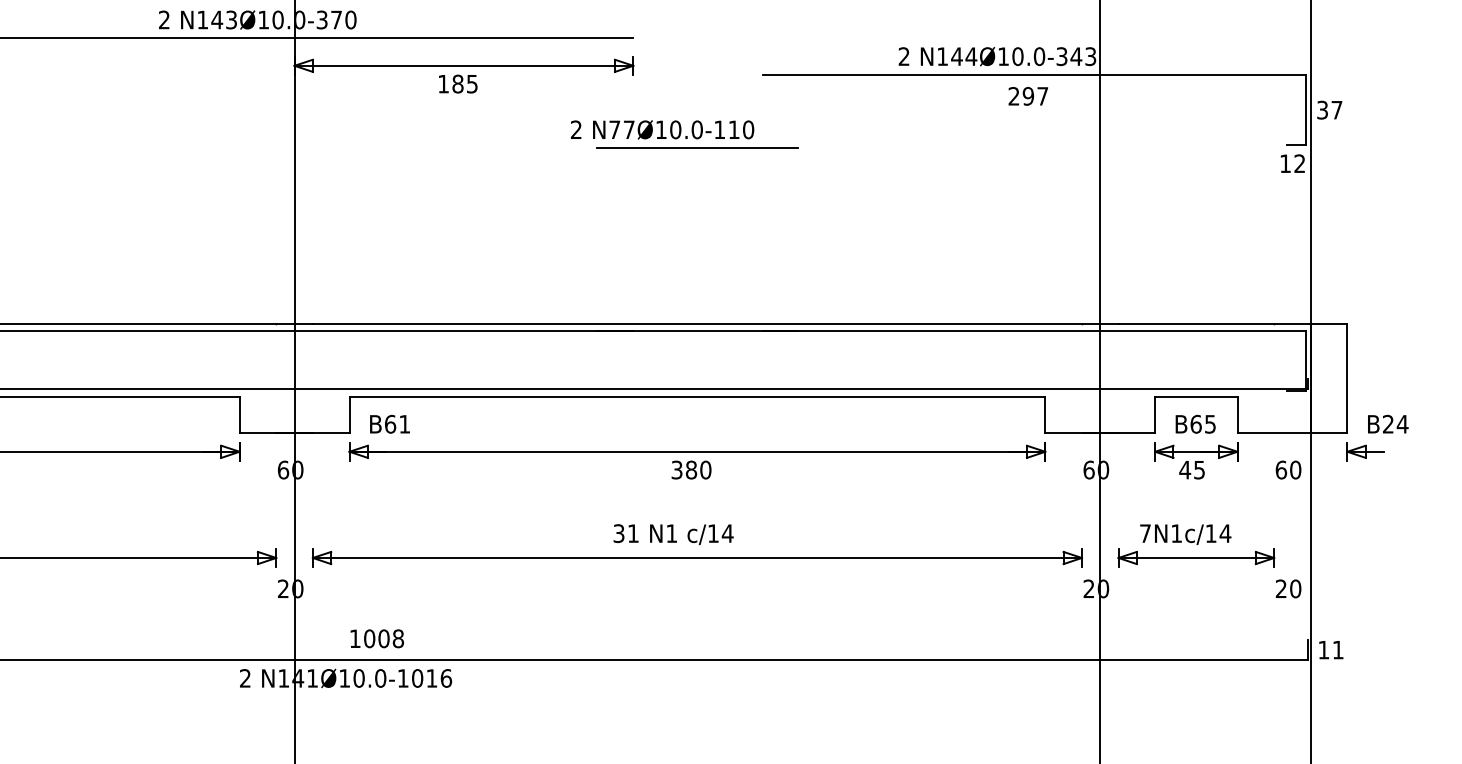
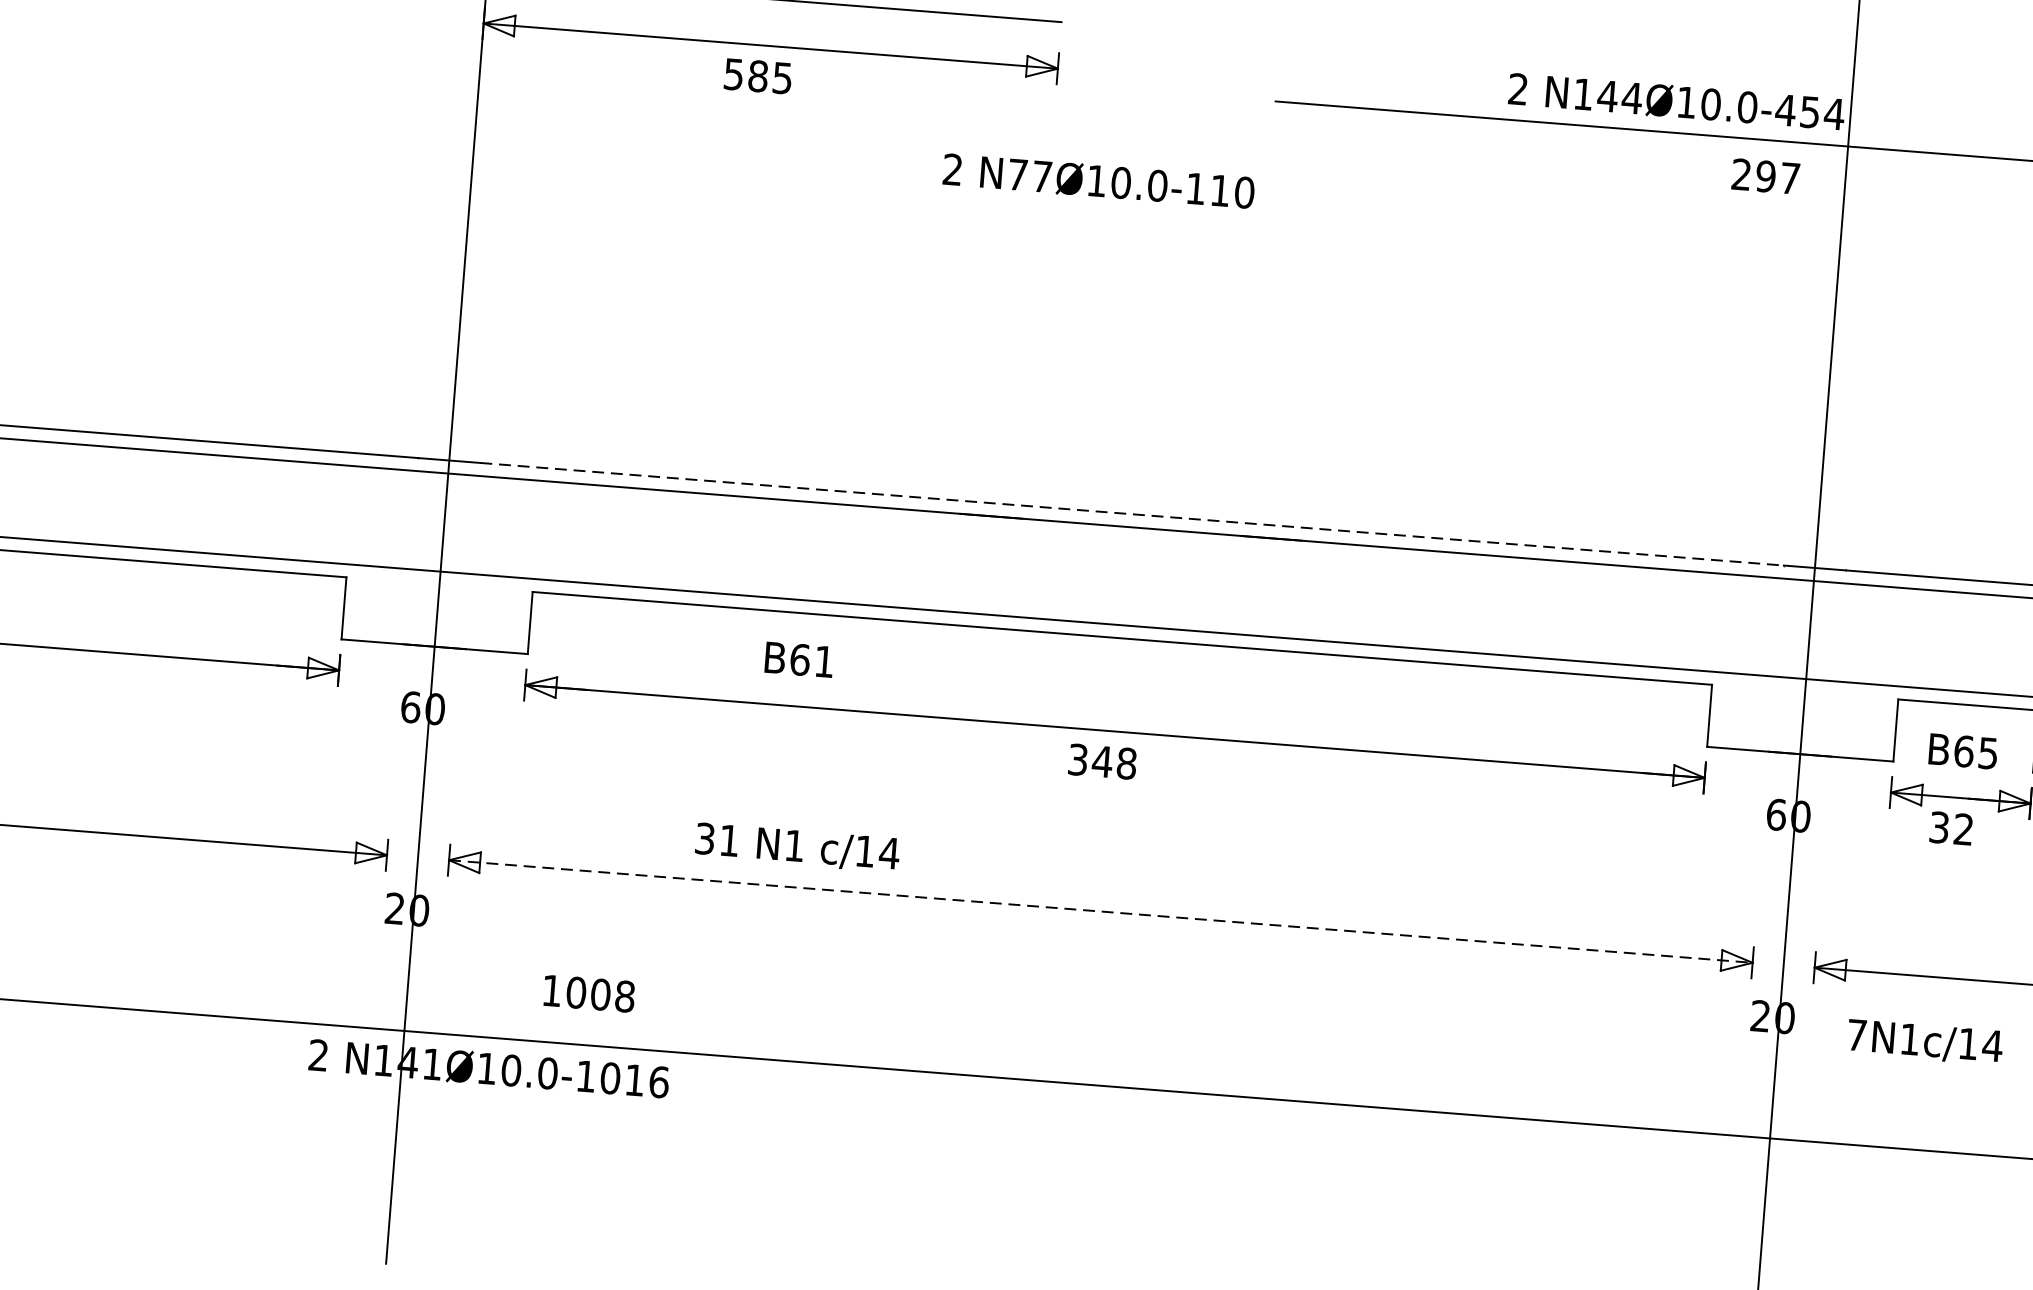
text: (1076, 56) -> (1810, 112), N144Ø10.0-343 -> N144Ø10.0-454
text: (443, 84) -> (733, 75), 185 -> 585
text: (1027, 96) -> (1764, 176), moved
line: (697, 148) -> (1155, 217), removed
line: (697, 323) -> (1132, 514), solid -> dashed
text: (389, 423) -> (798, 658), moved
text: (698, 469) -> (1114, 761), 380 -> 348
text: (1191, 469) -> (1950, 827), 45 -> 32
text: (673, 534) -> (797, 847), moved
text: (1185, 534) -> (1924, 1042), moved
line: (697, 557) -> (1101, 910), solid -> dashed
text: (376, 638) -> (588, 993), moved

